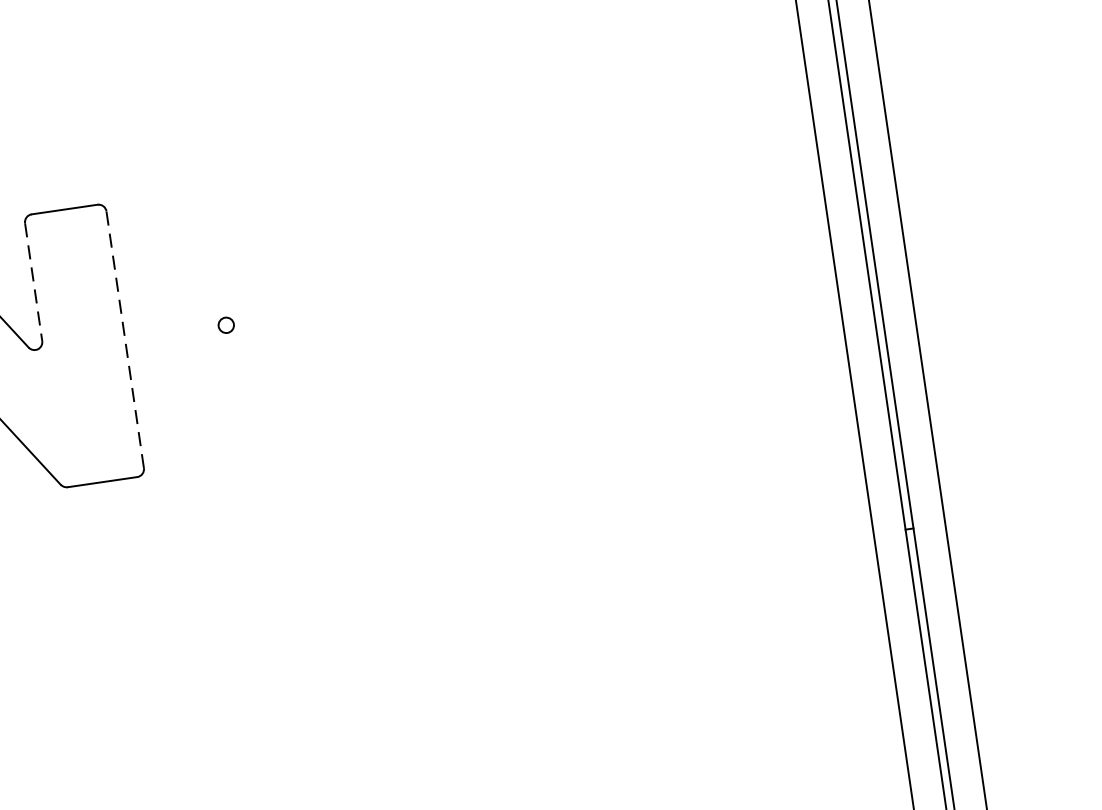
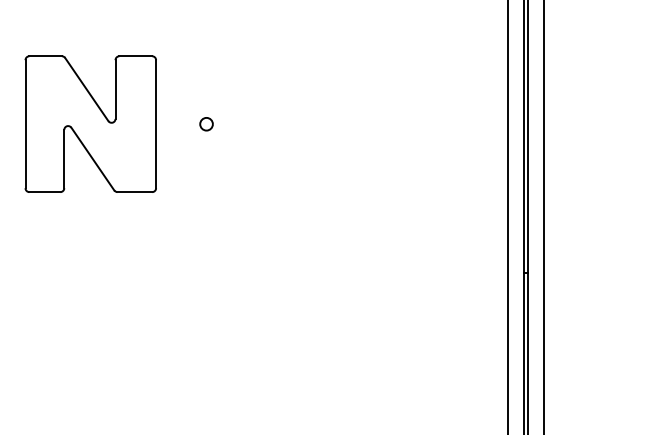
line: (33, 284) -> (115, 90), dashed -> solid
circle: (226, 325) -> (206, 124), size x1.67
line: (125, 338) -> (156, 123), dashed -> solid

